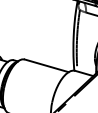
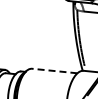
line: (46, 65) -> (54, 70), solid -> dashed

